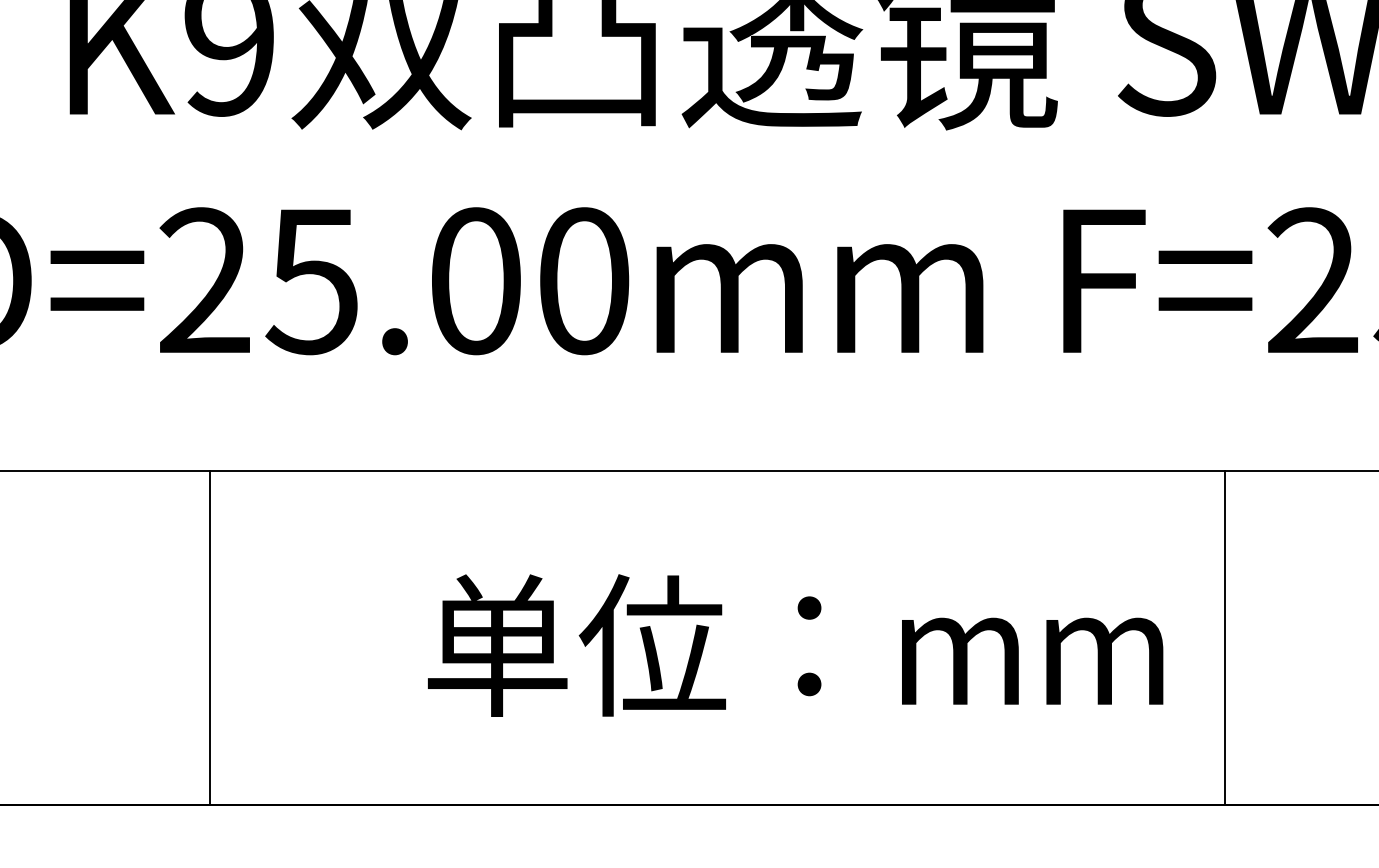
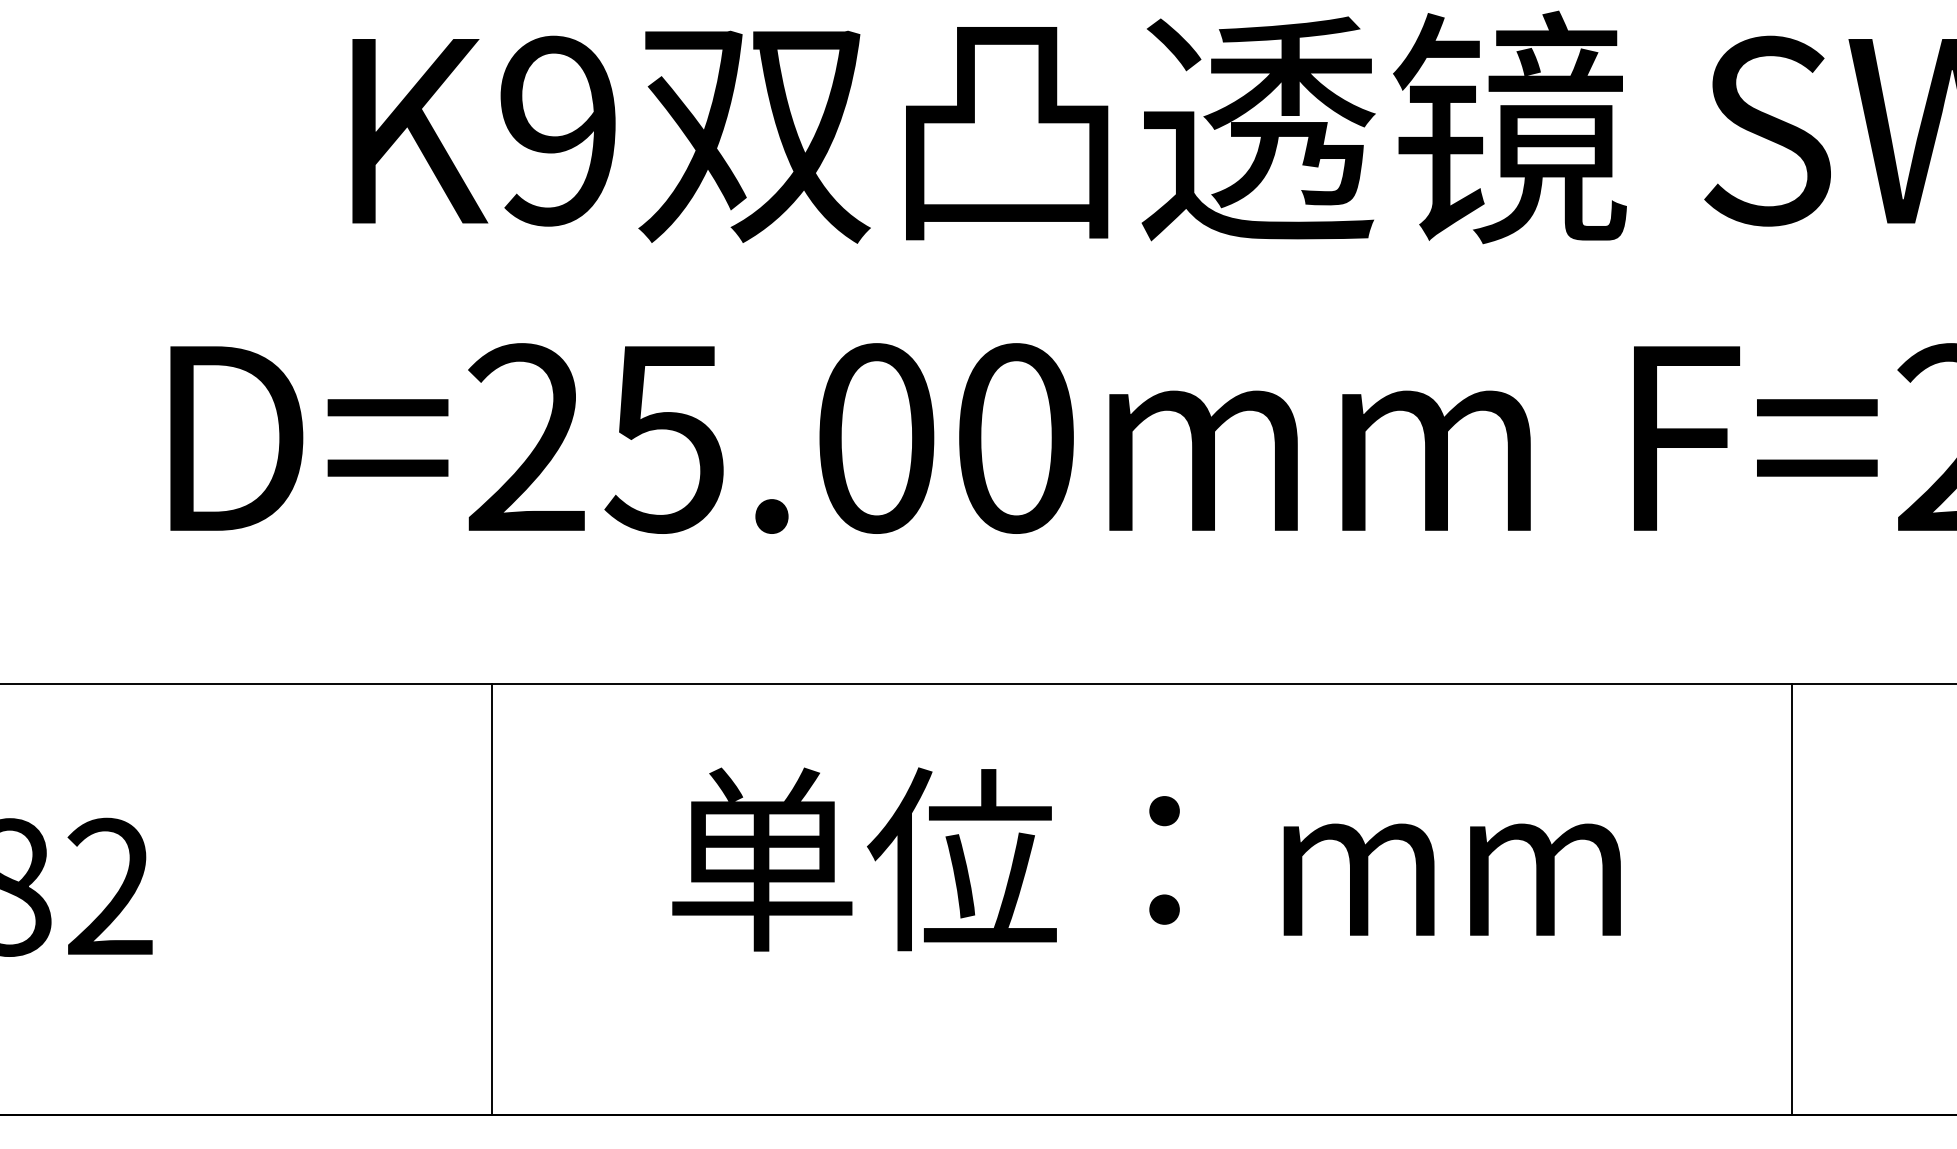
line: (209, 637) -> (491, 898), moved
line: (1225, 637) -> (1792, 898), moved
text: (795, 645) -> (1146, 859), moved

